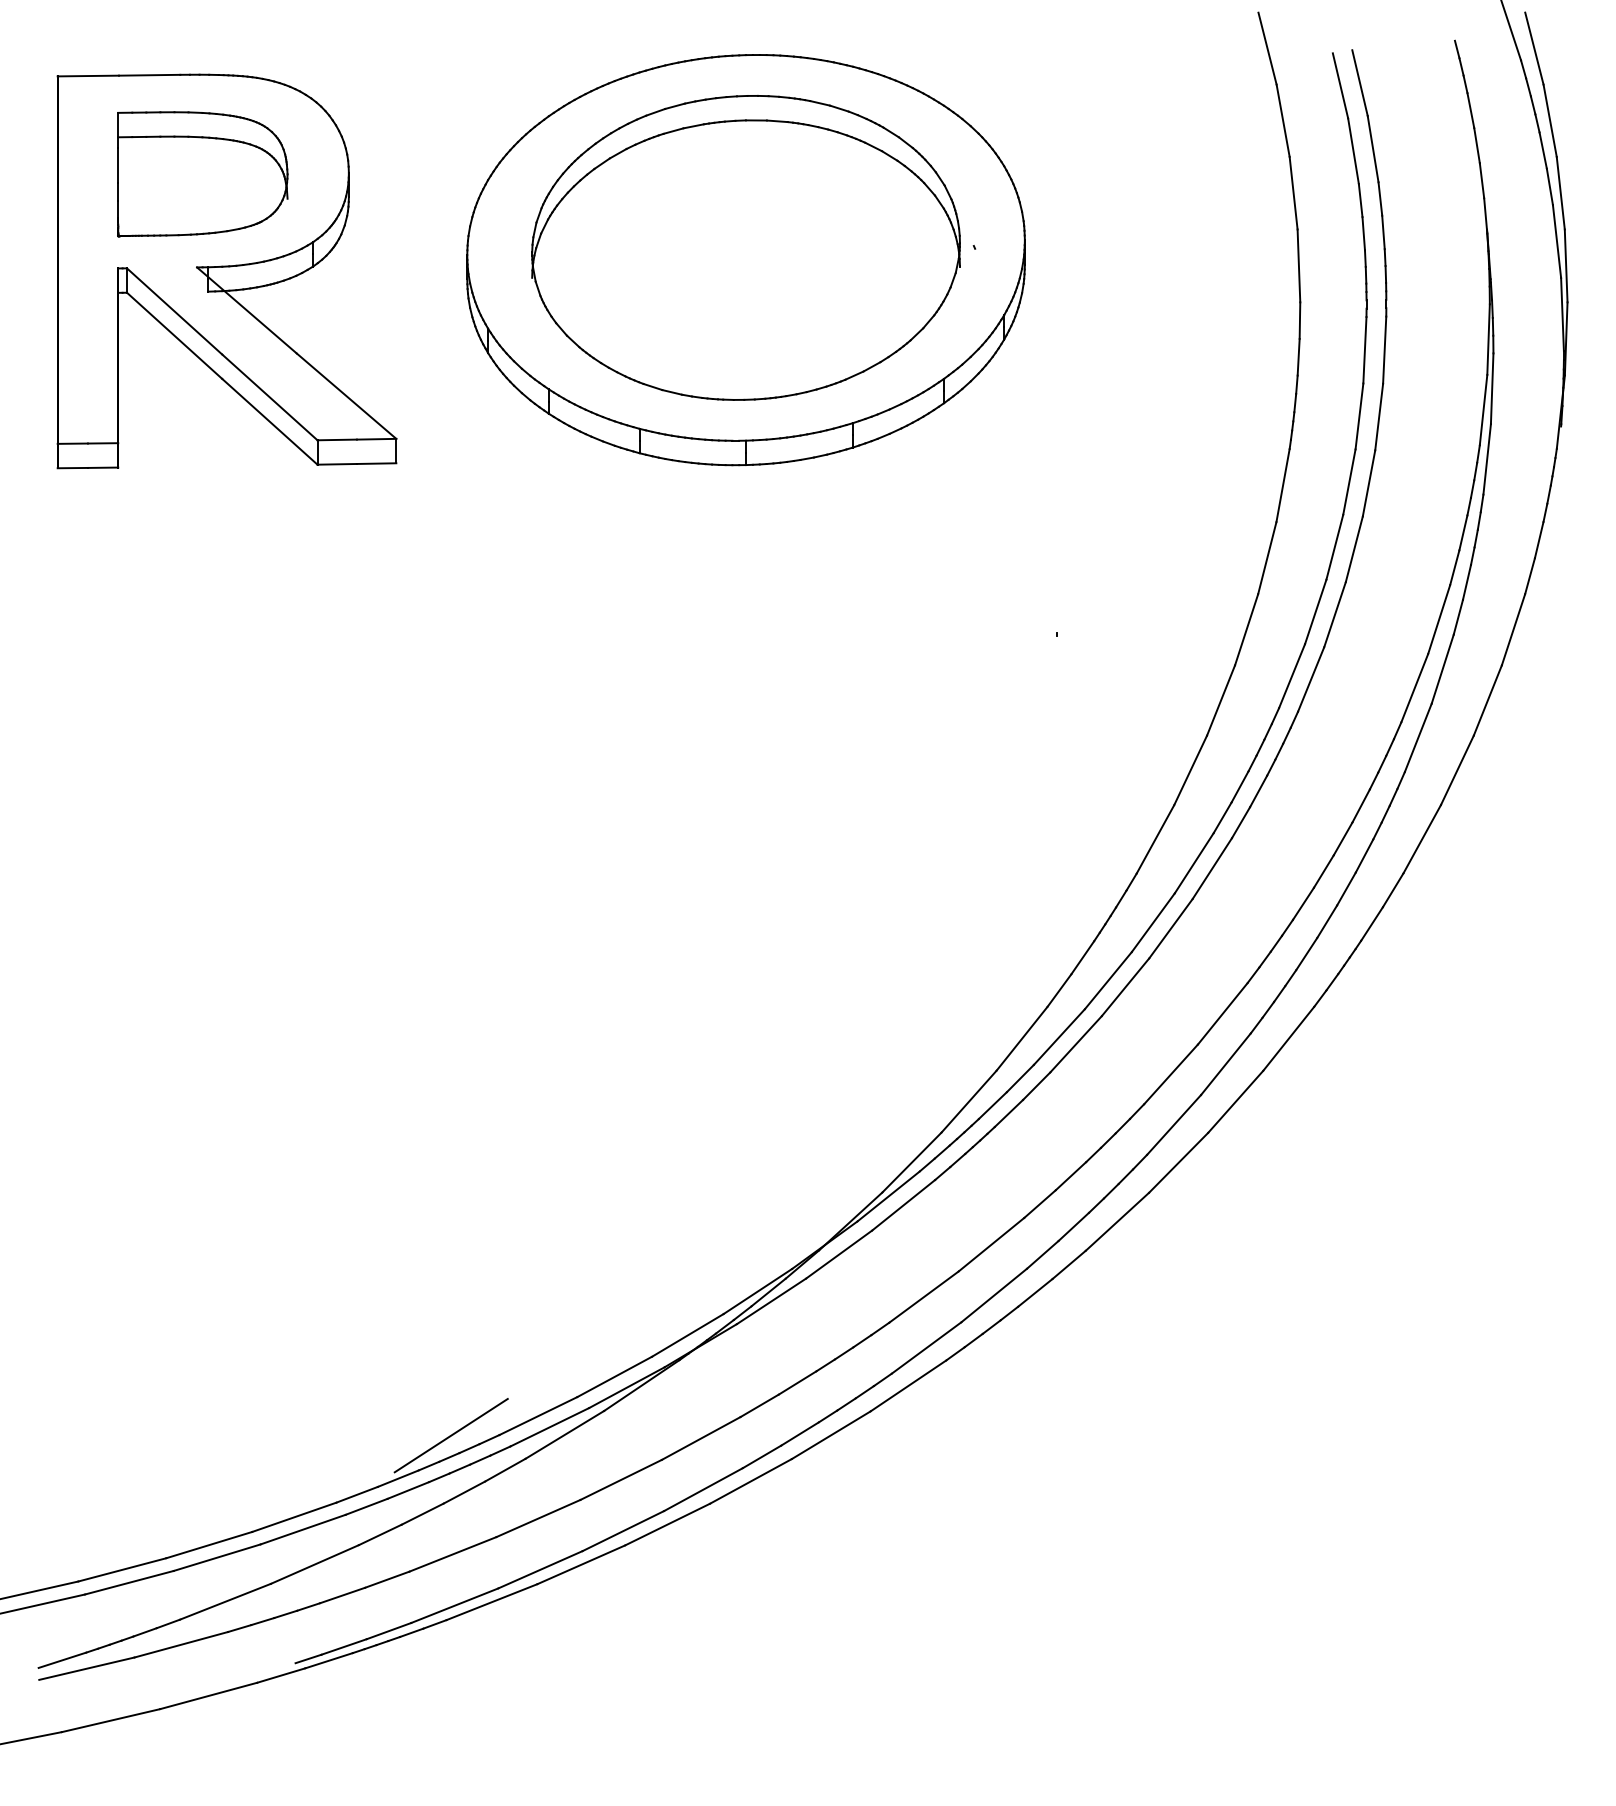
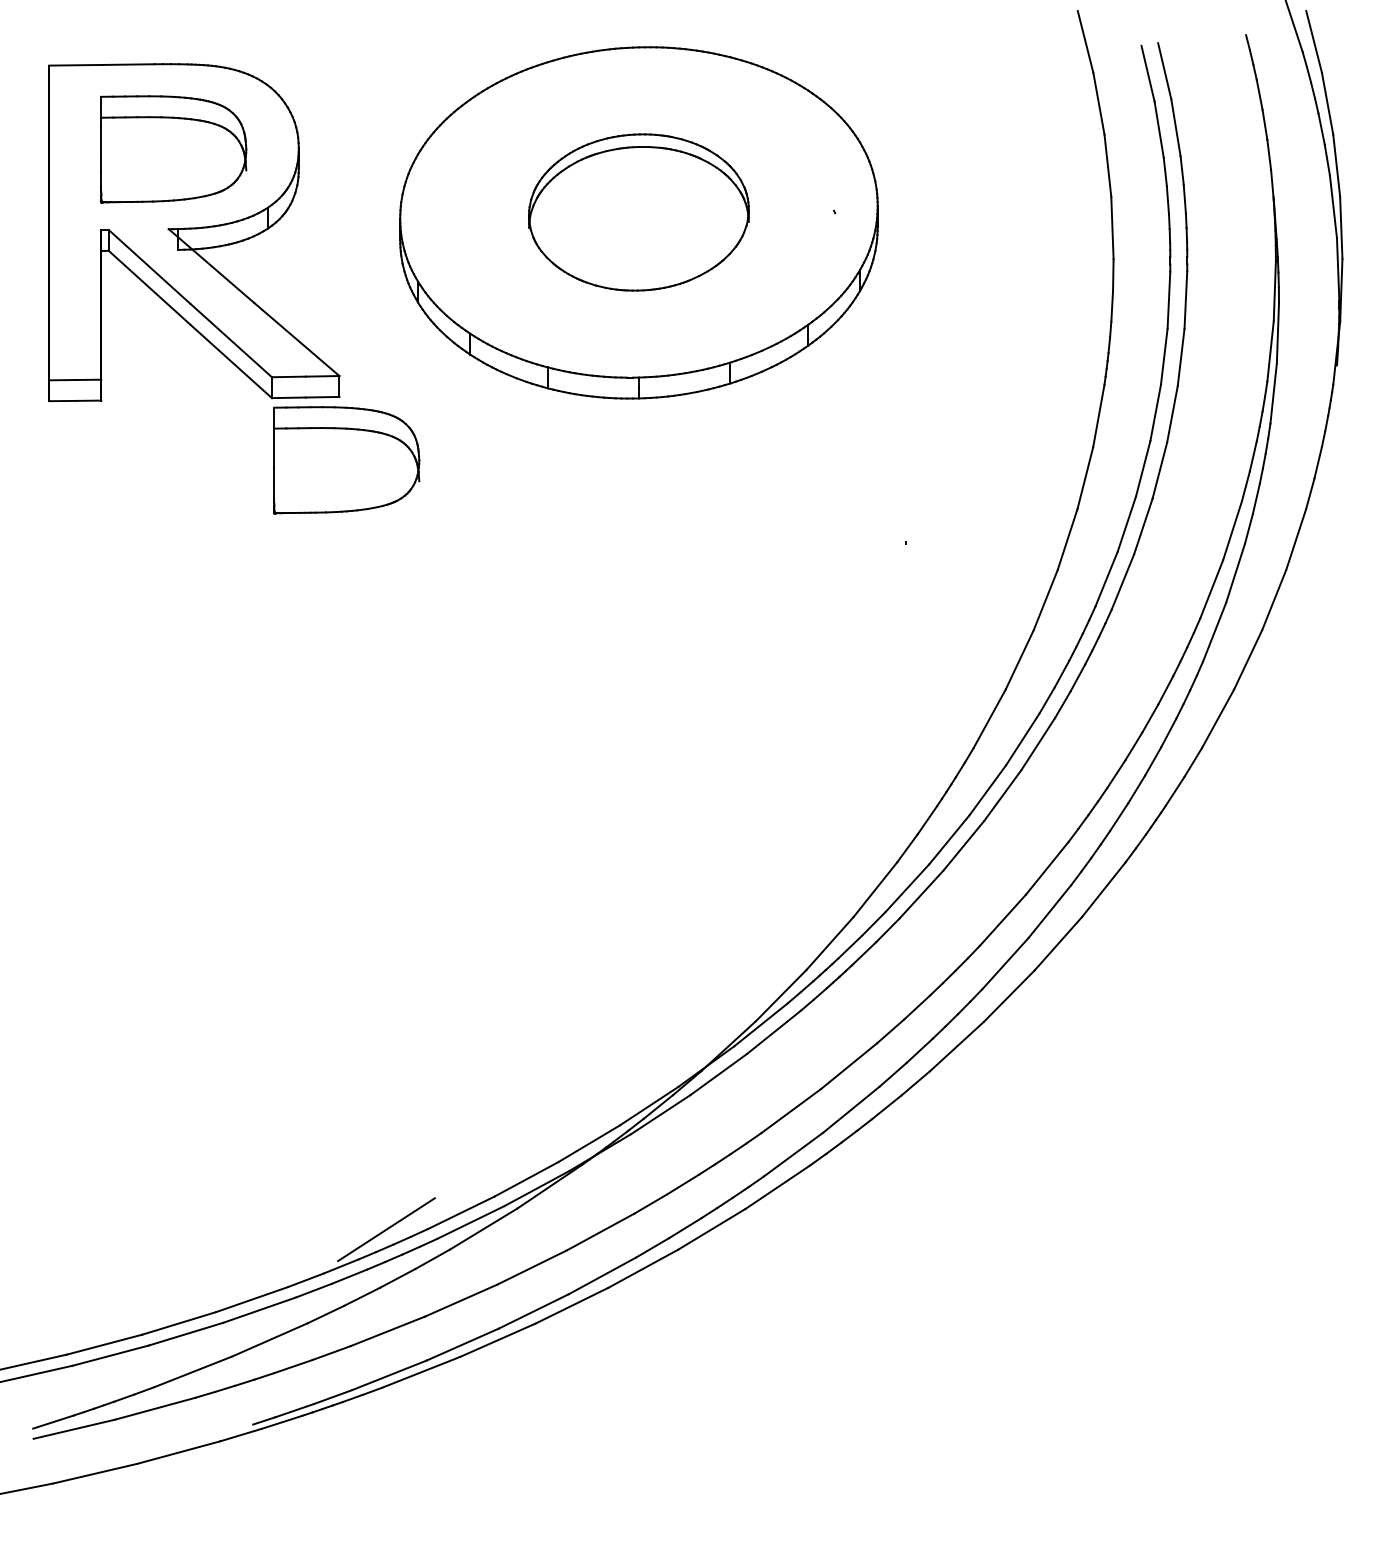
part: (745, 247) -> (638, 212), size x0.6
part: (404, 537) -> (346, 460), added

